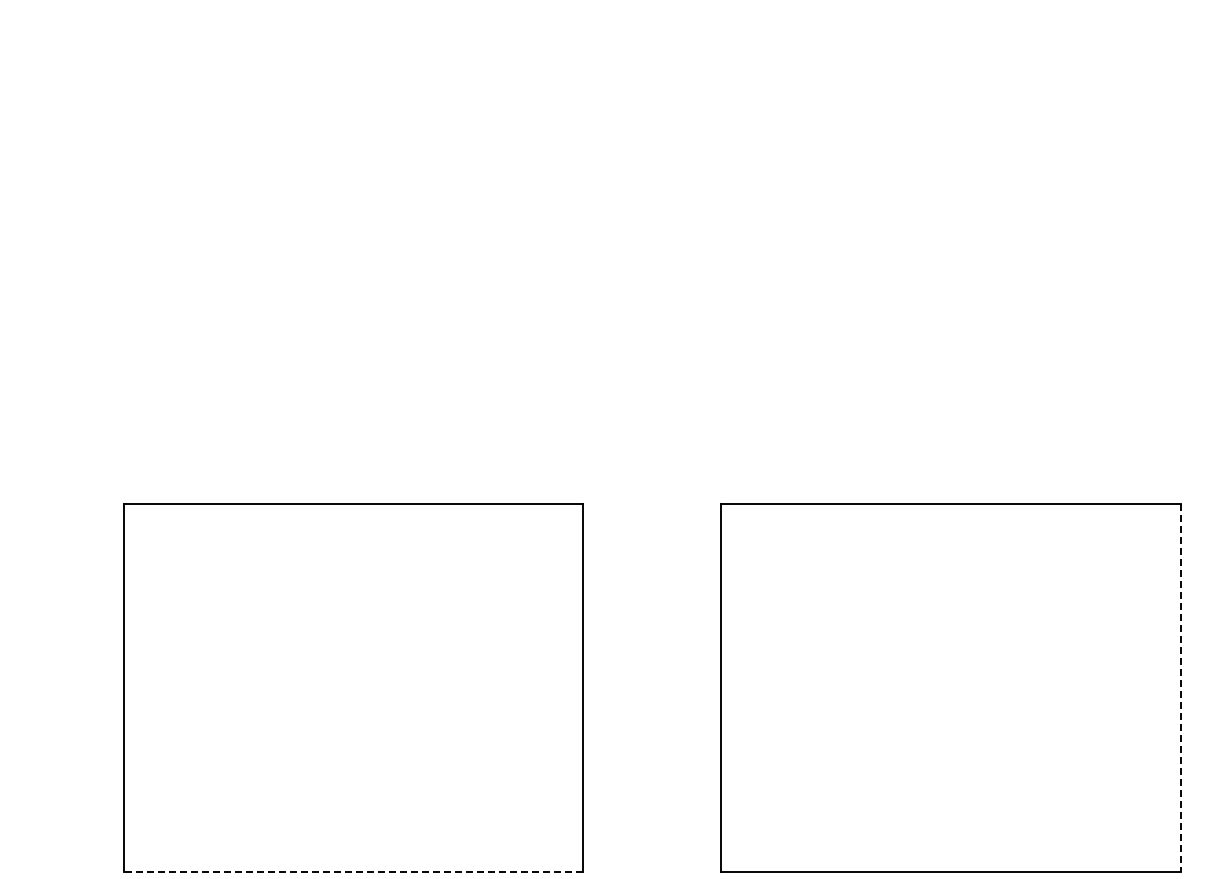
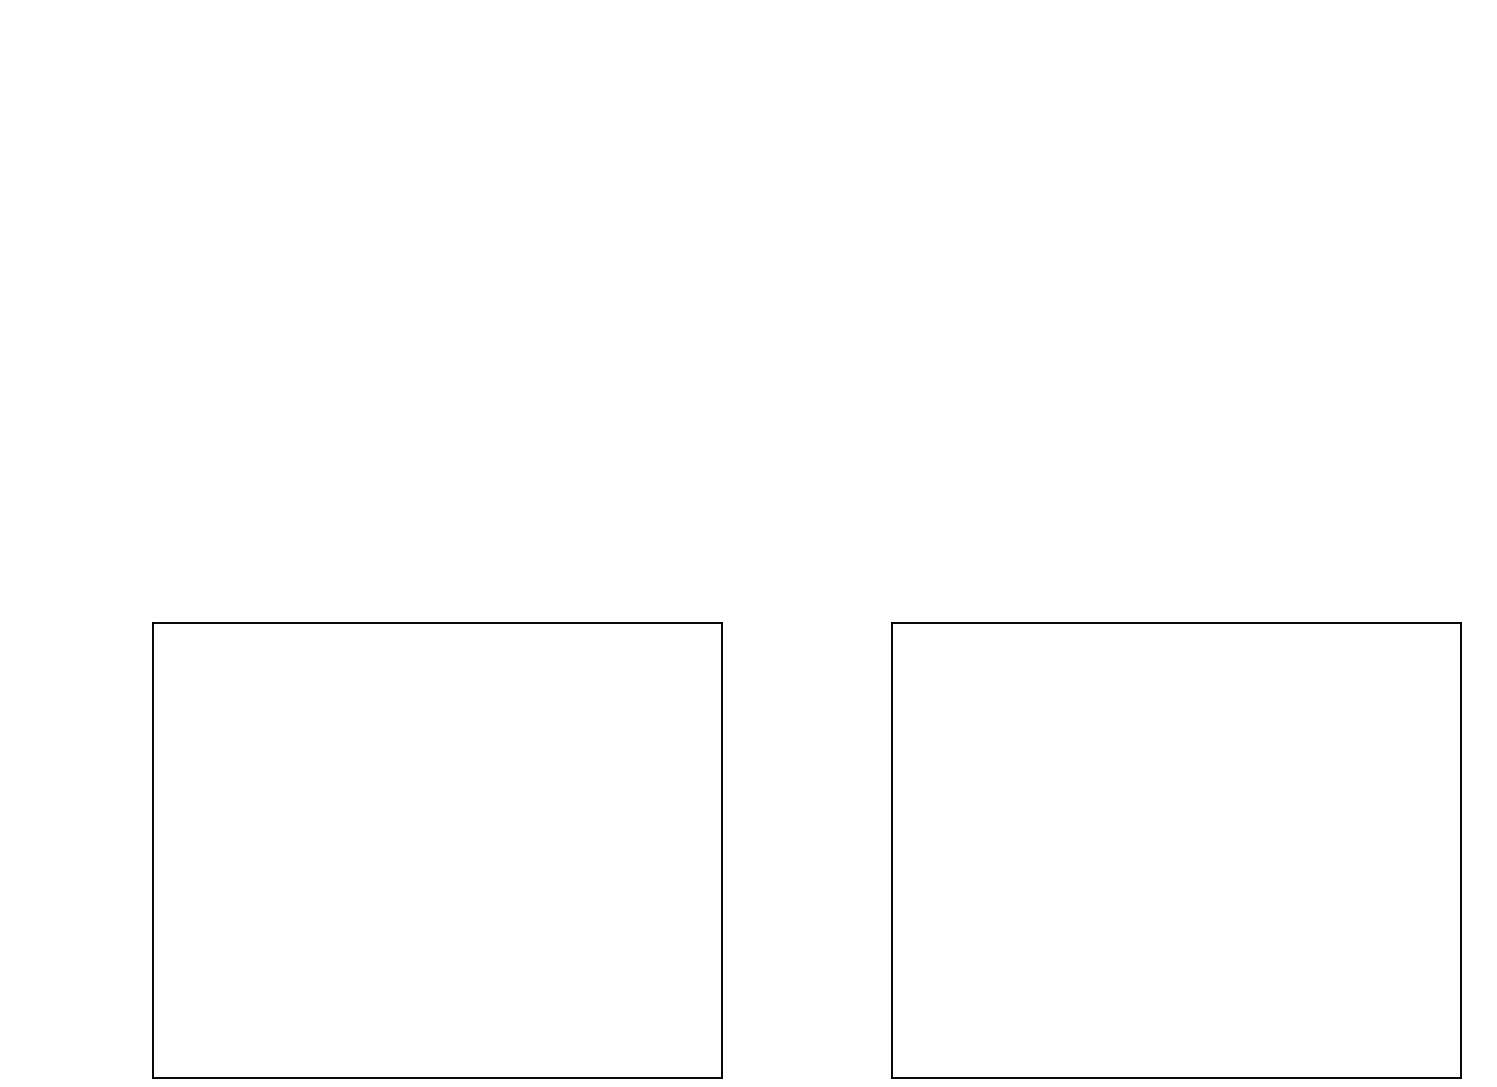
line: (1180, 687) -> (1460, 850), dashed -> solid
line: (353, 871) -> (437, 1077), dashed -> solid

